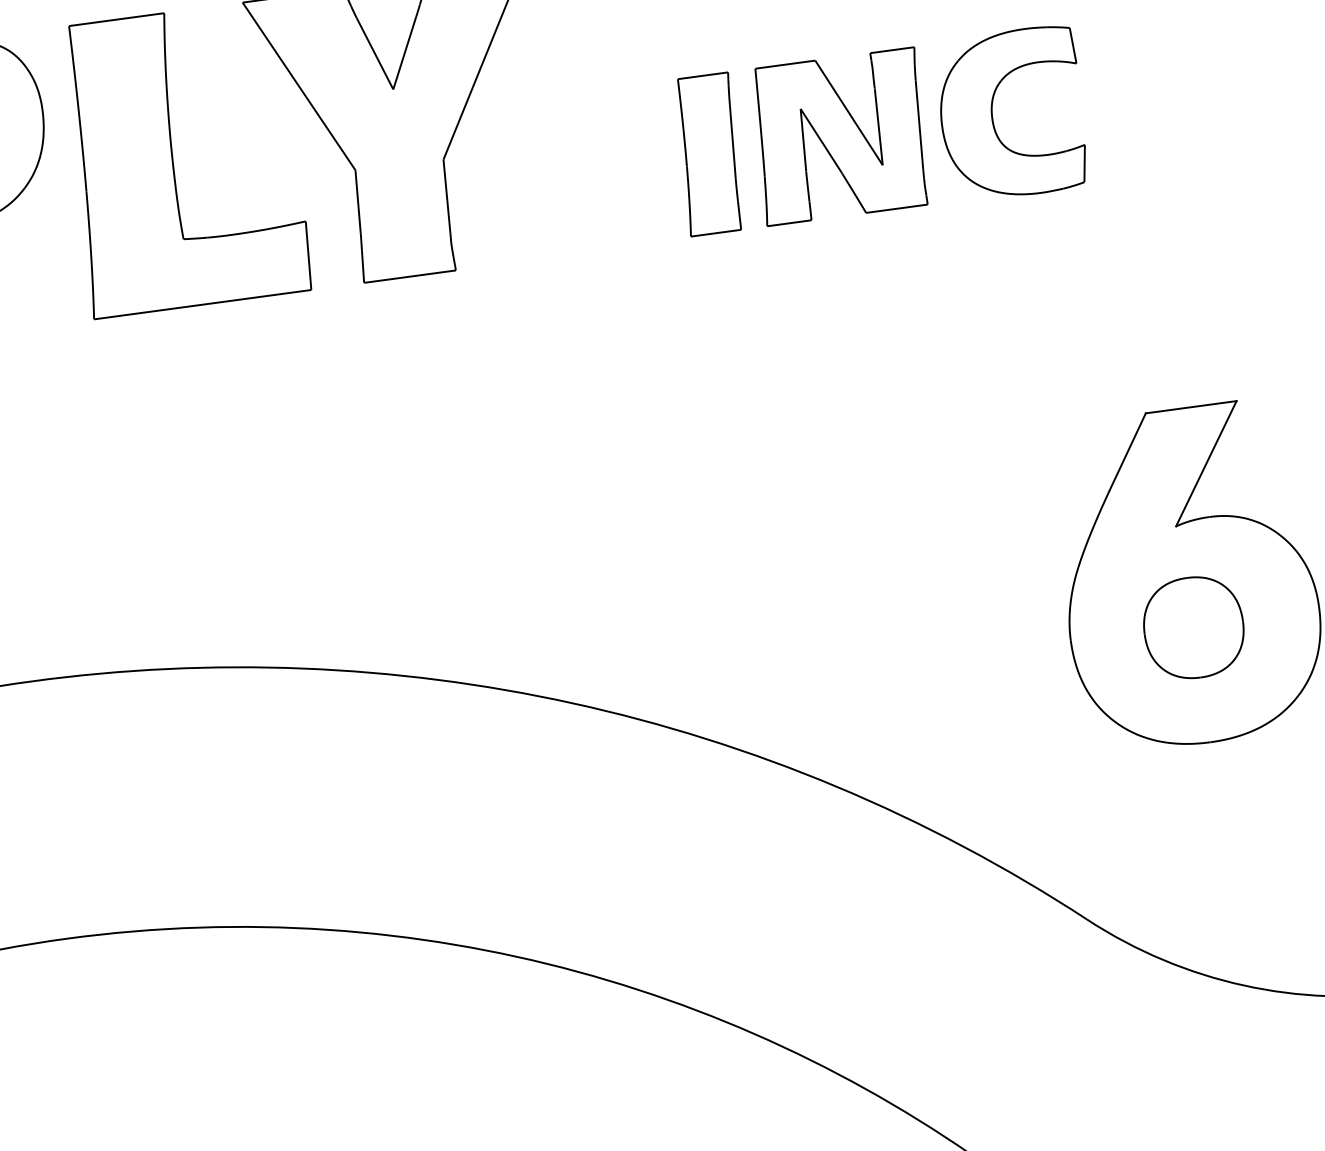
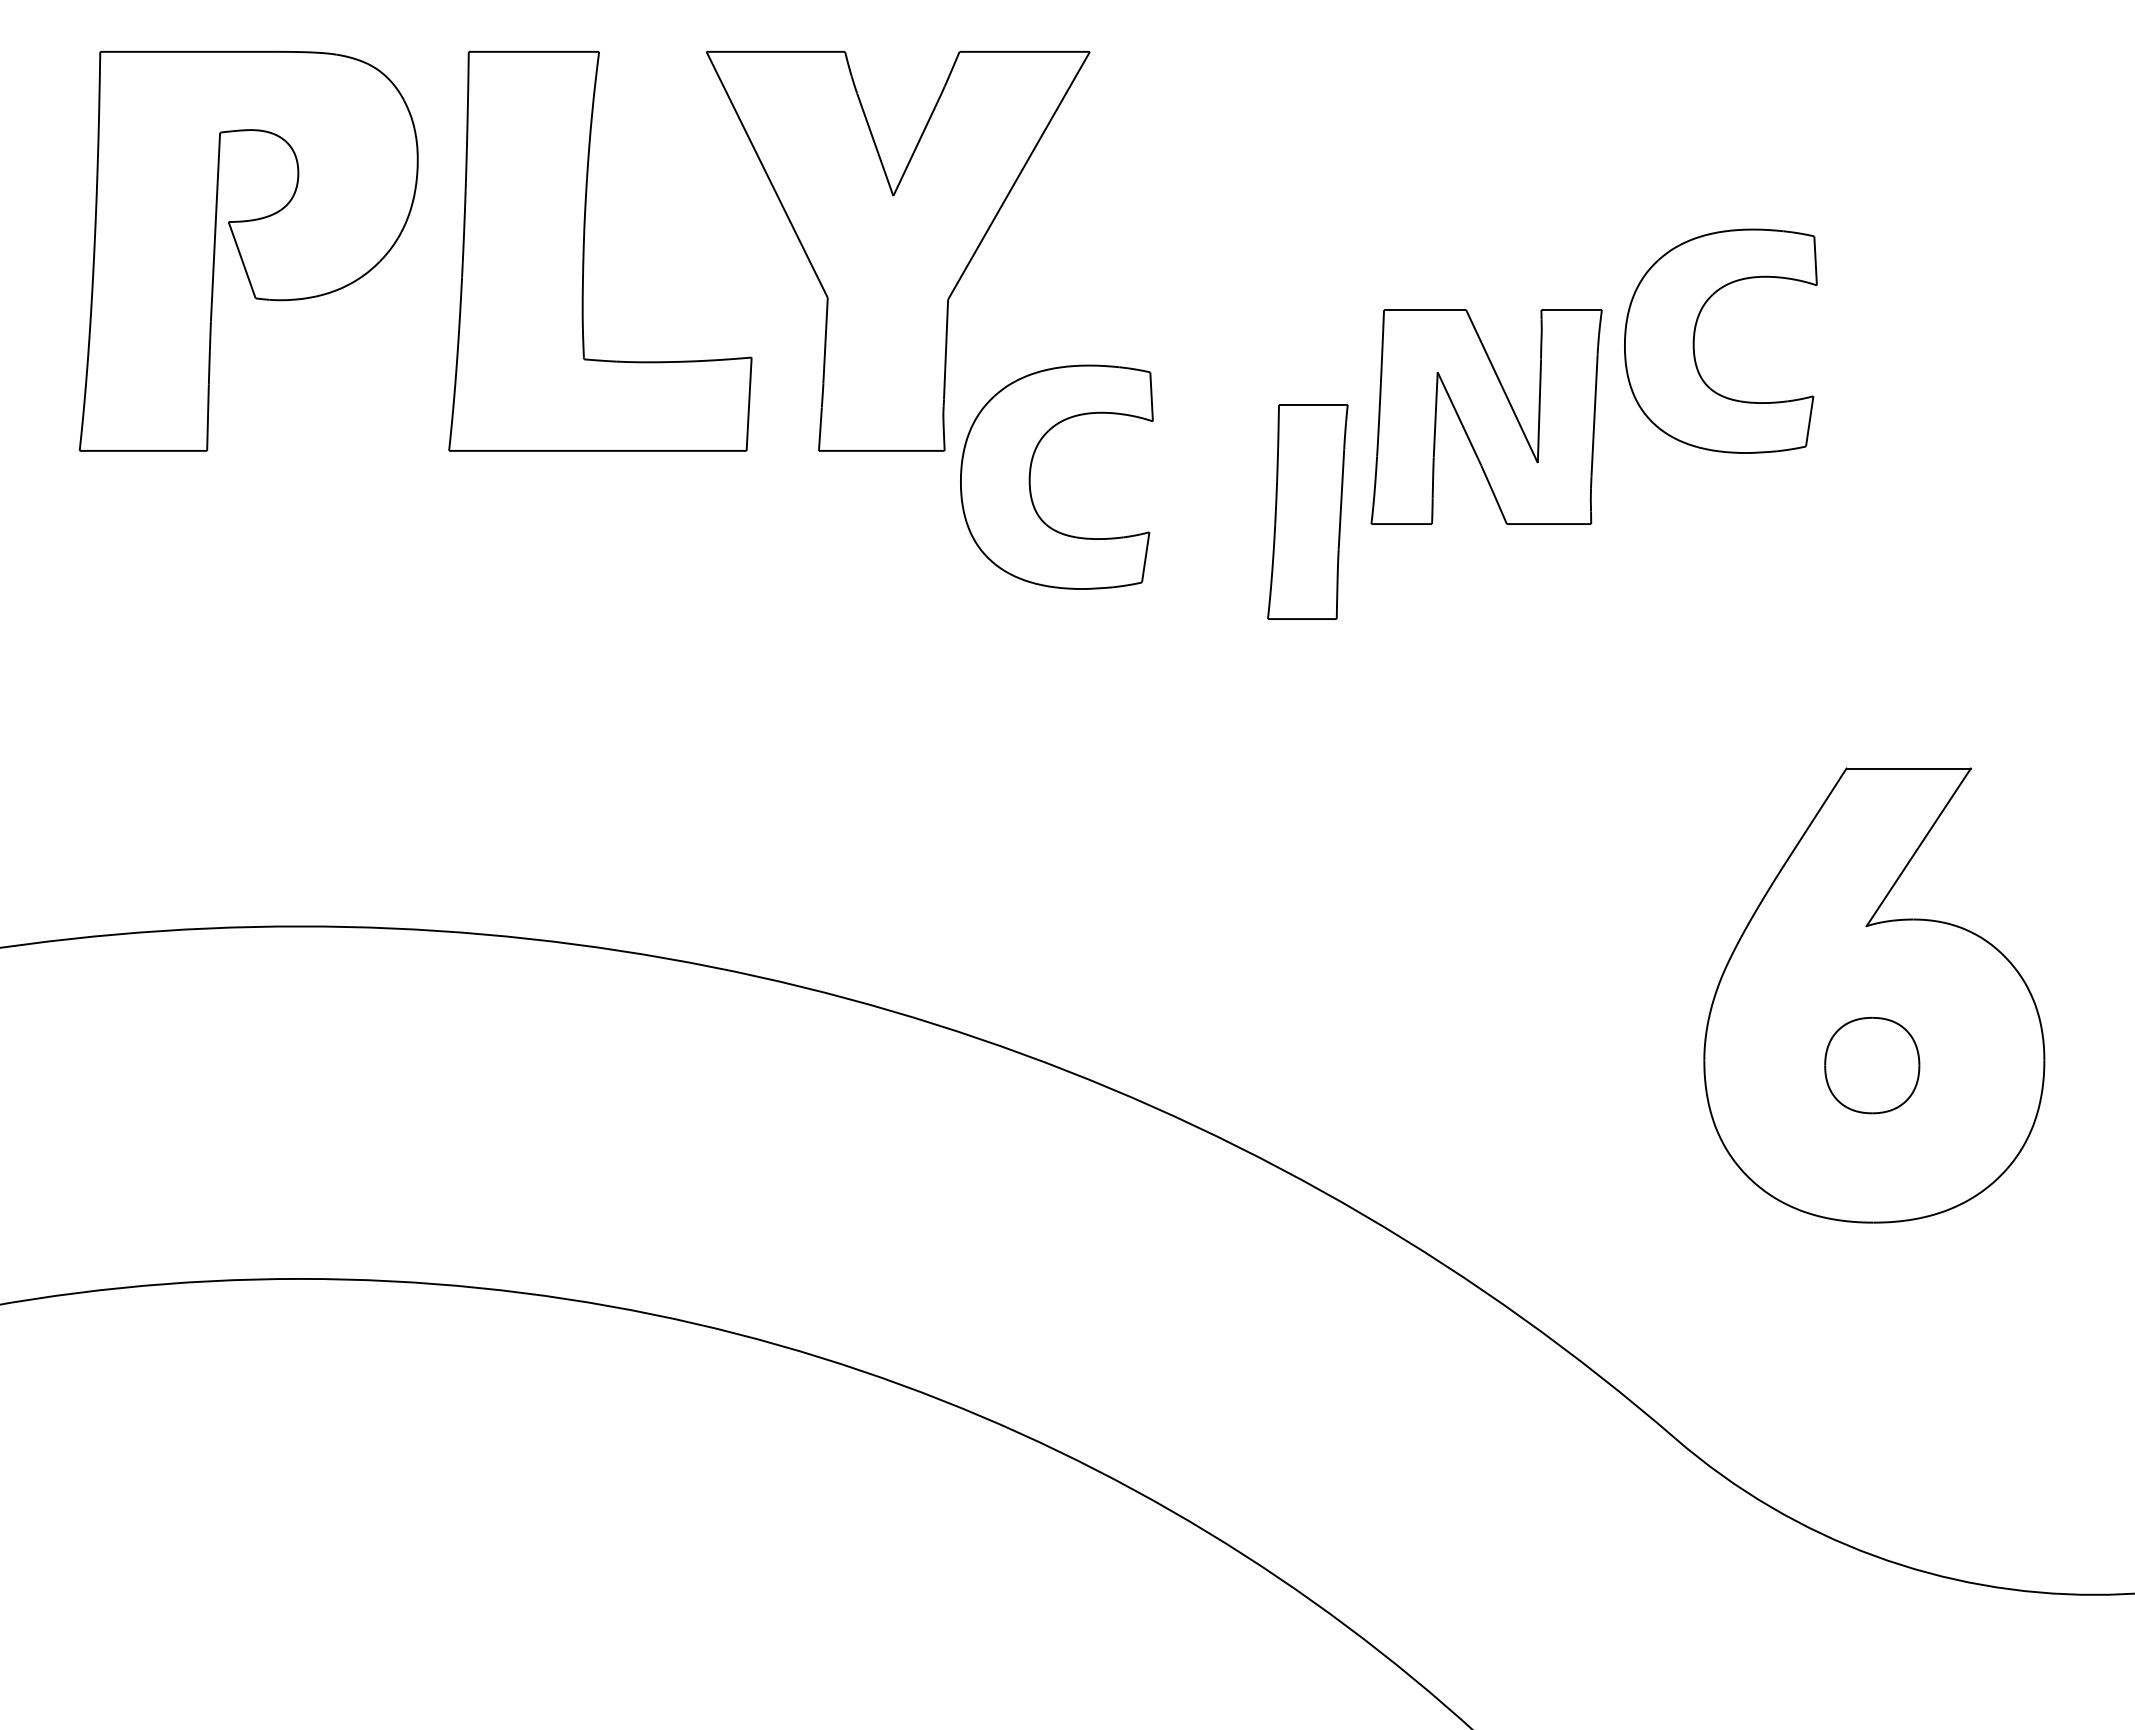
part: (840, 136) -> (1486, 416), moved
part: (709, 154) -> (1307, 511), moved
part: (521, 276) -> (1031, 470), added
part: (1194, 627) -> (1872, 1065), size x0.7

